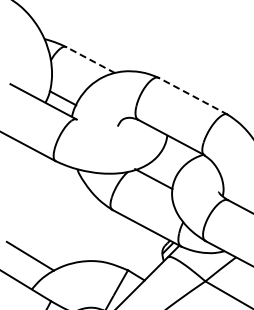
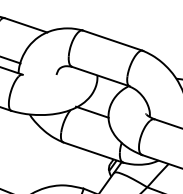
line: (90, 60) -> (25, 25), dashed -> solid
line: (193, 96) -> (113, 40), dashed -> solid

